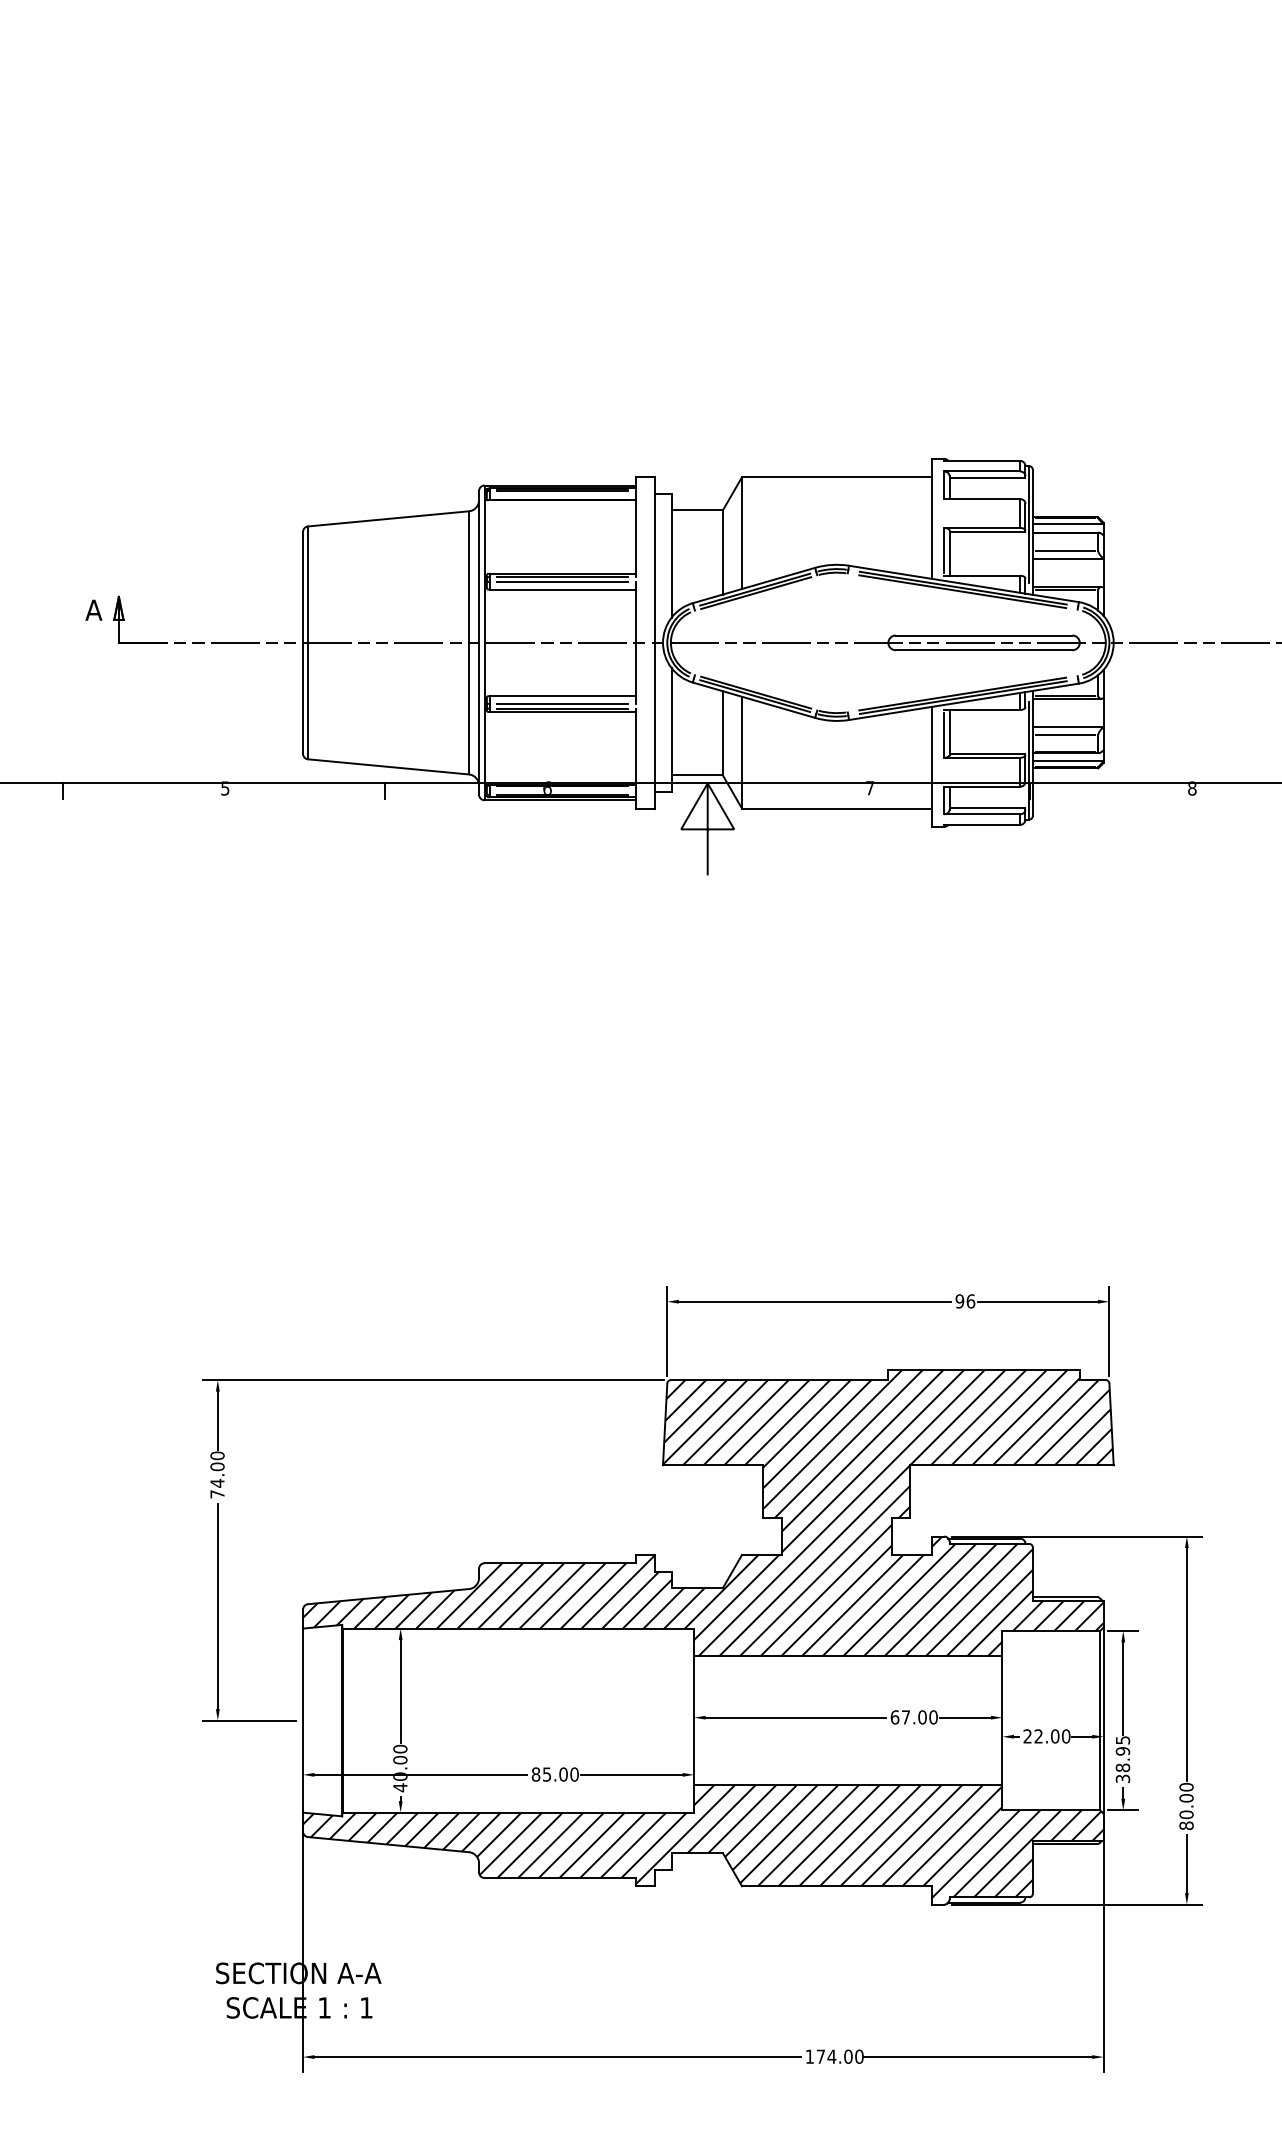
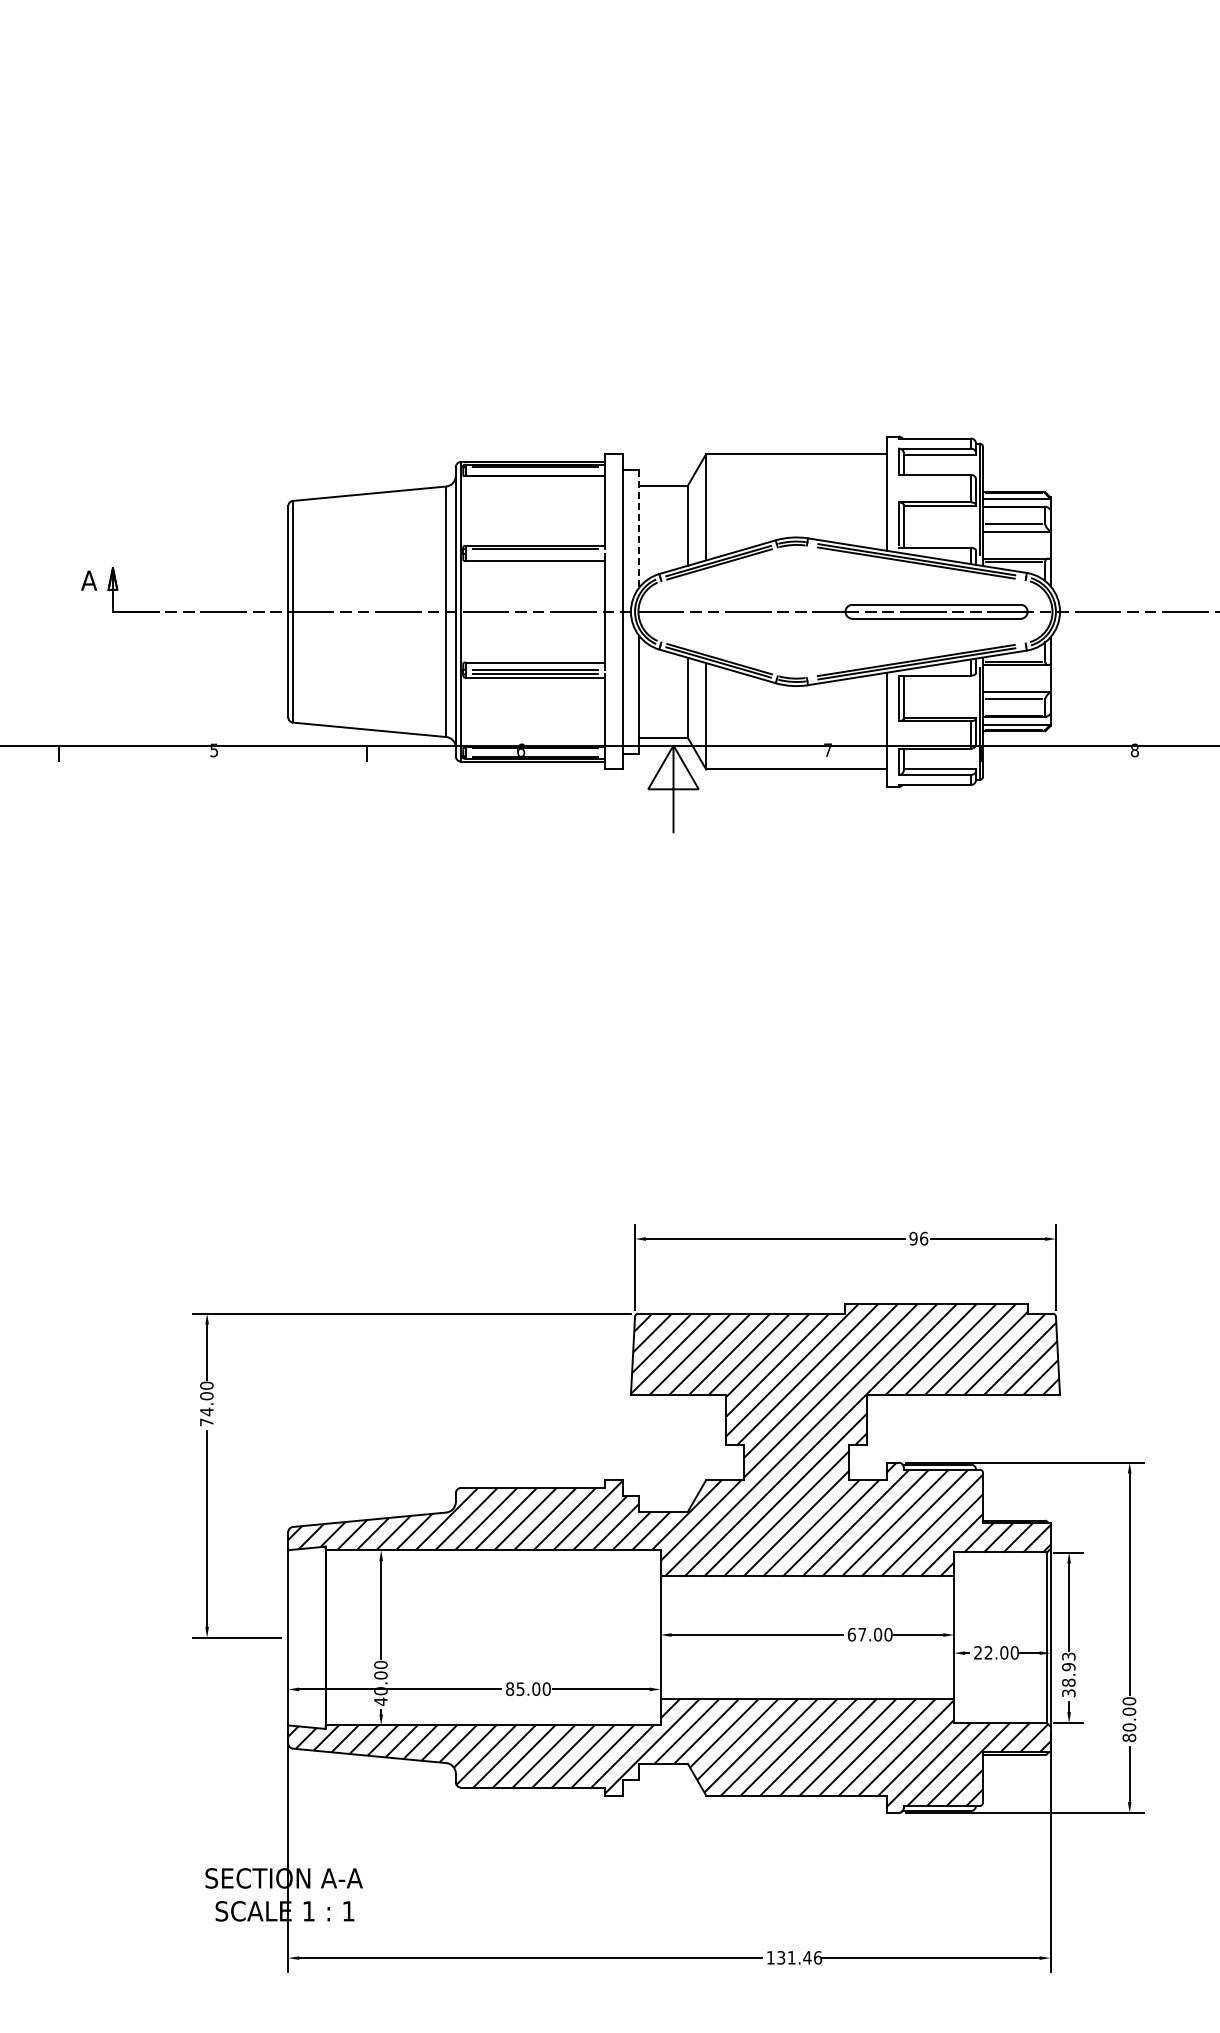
line: (671, 555) -> (639, 528), solid -> dashed
line: (562, 581) -> (535, 553), removed
text: (1122, 1740) -> (1068, 1656), 38.95 -> 38.93
text: (840, 2056) -> (799, 1957), 174.00 -> 131.46

